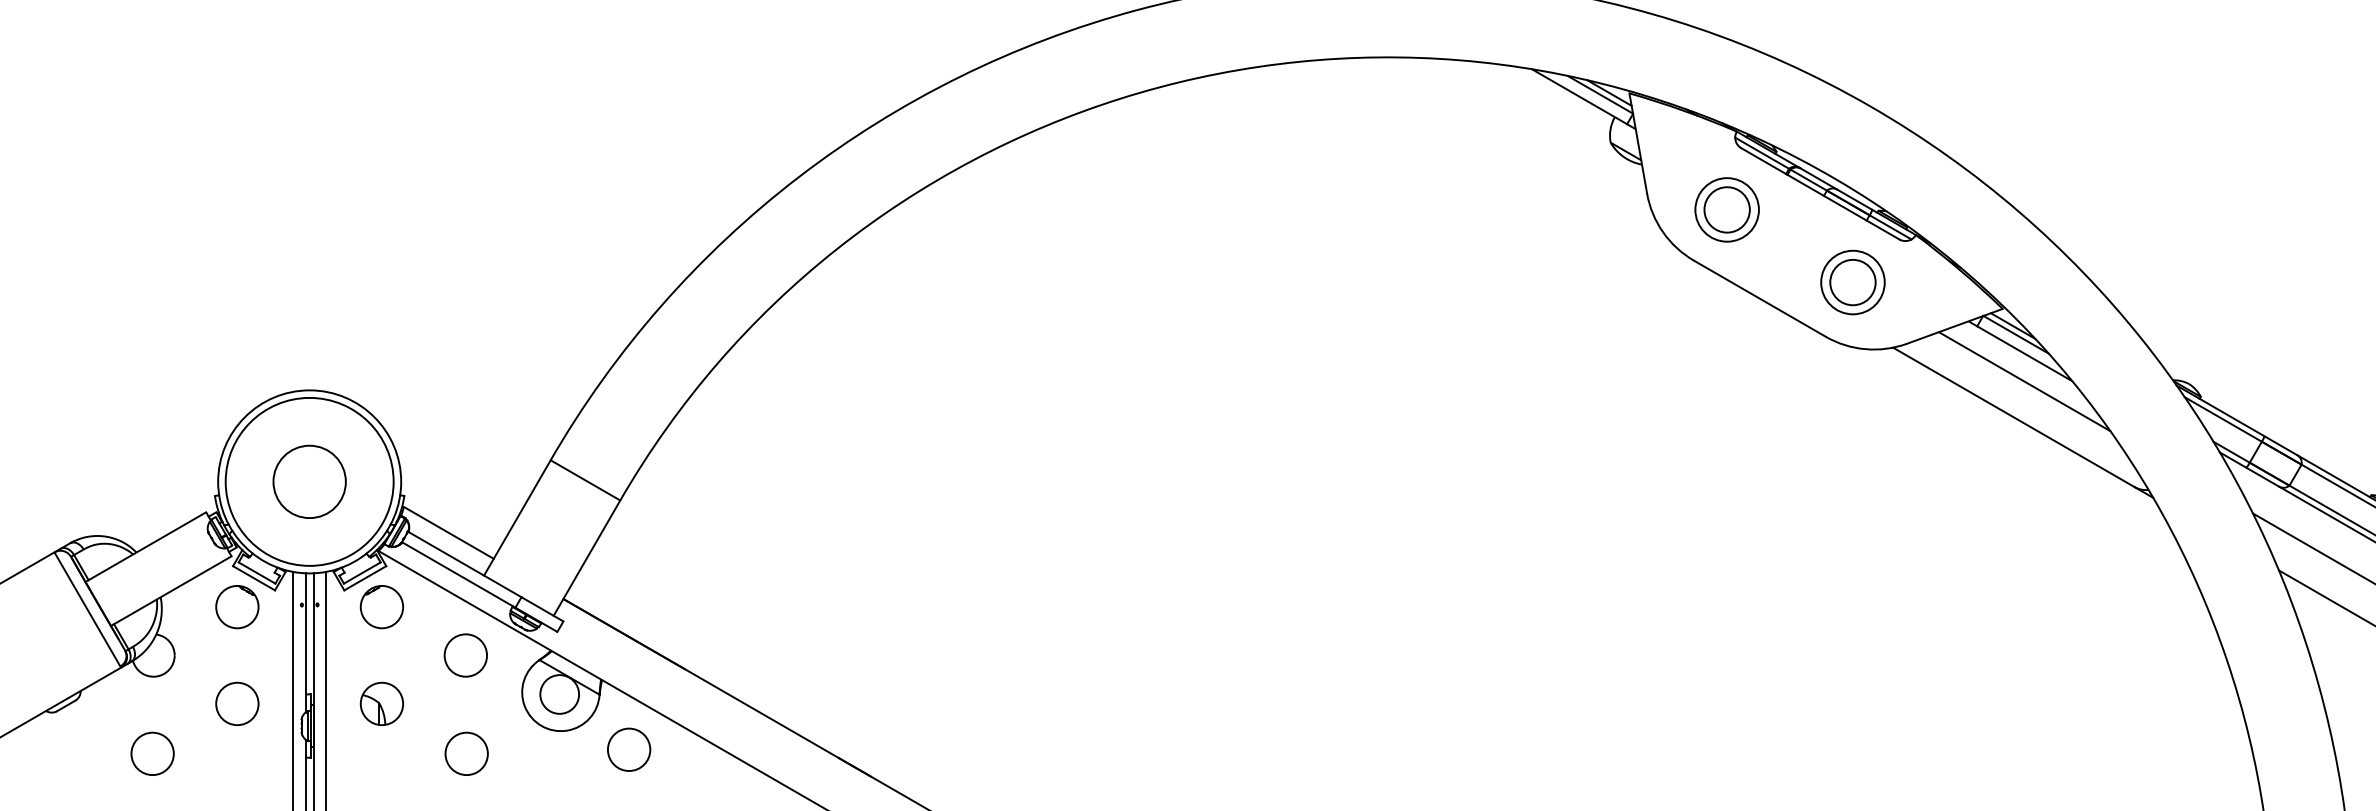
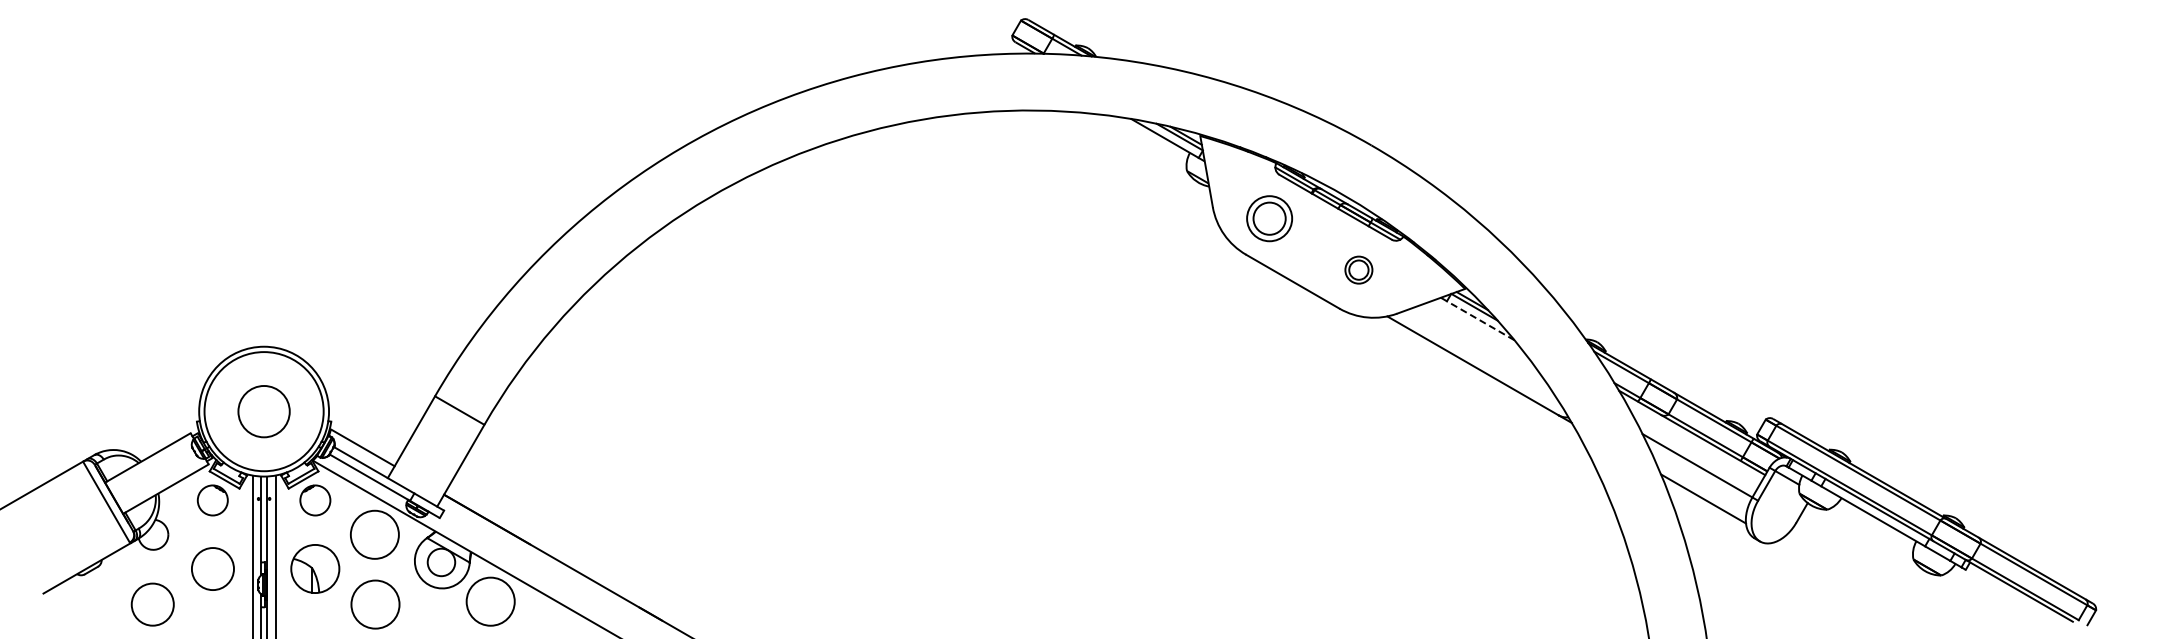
part: (1852, 281) -> (1358, 269), size x0.6
line: (2024, 353) -> (1480, 320), solid -> dashed
line: (2024, 381) -> (1480, 340), removed
circle: (465, 655) -> (374, 534), size x1.6
circle: (236, 704) -> (212, 569), size x1.4
part: (382, 704) -> (315, 569), size x1.6
circle: (628, 749) -> (490, 601), size x1.6
circle: (152, 753) -> (152, 604), size x1.4
circle: (466, 753) -> (375, 604), size x1.6

